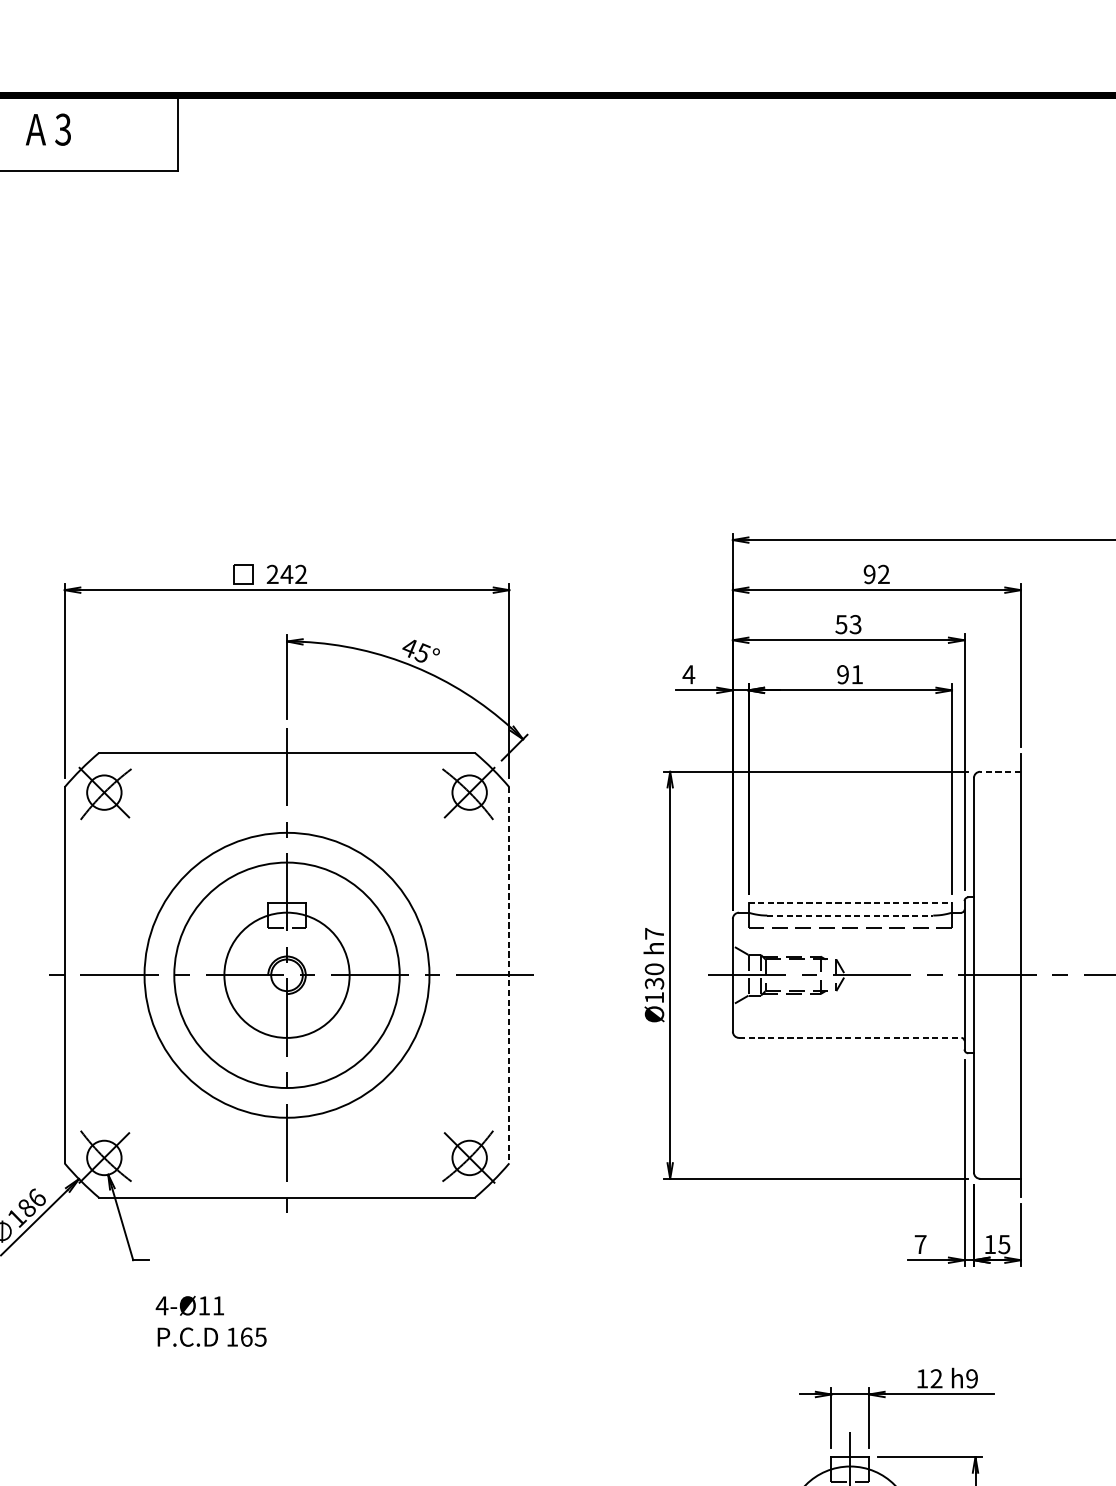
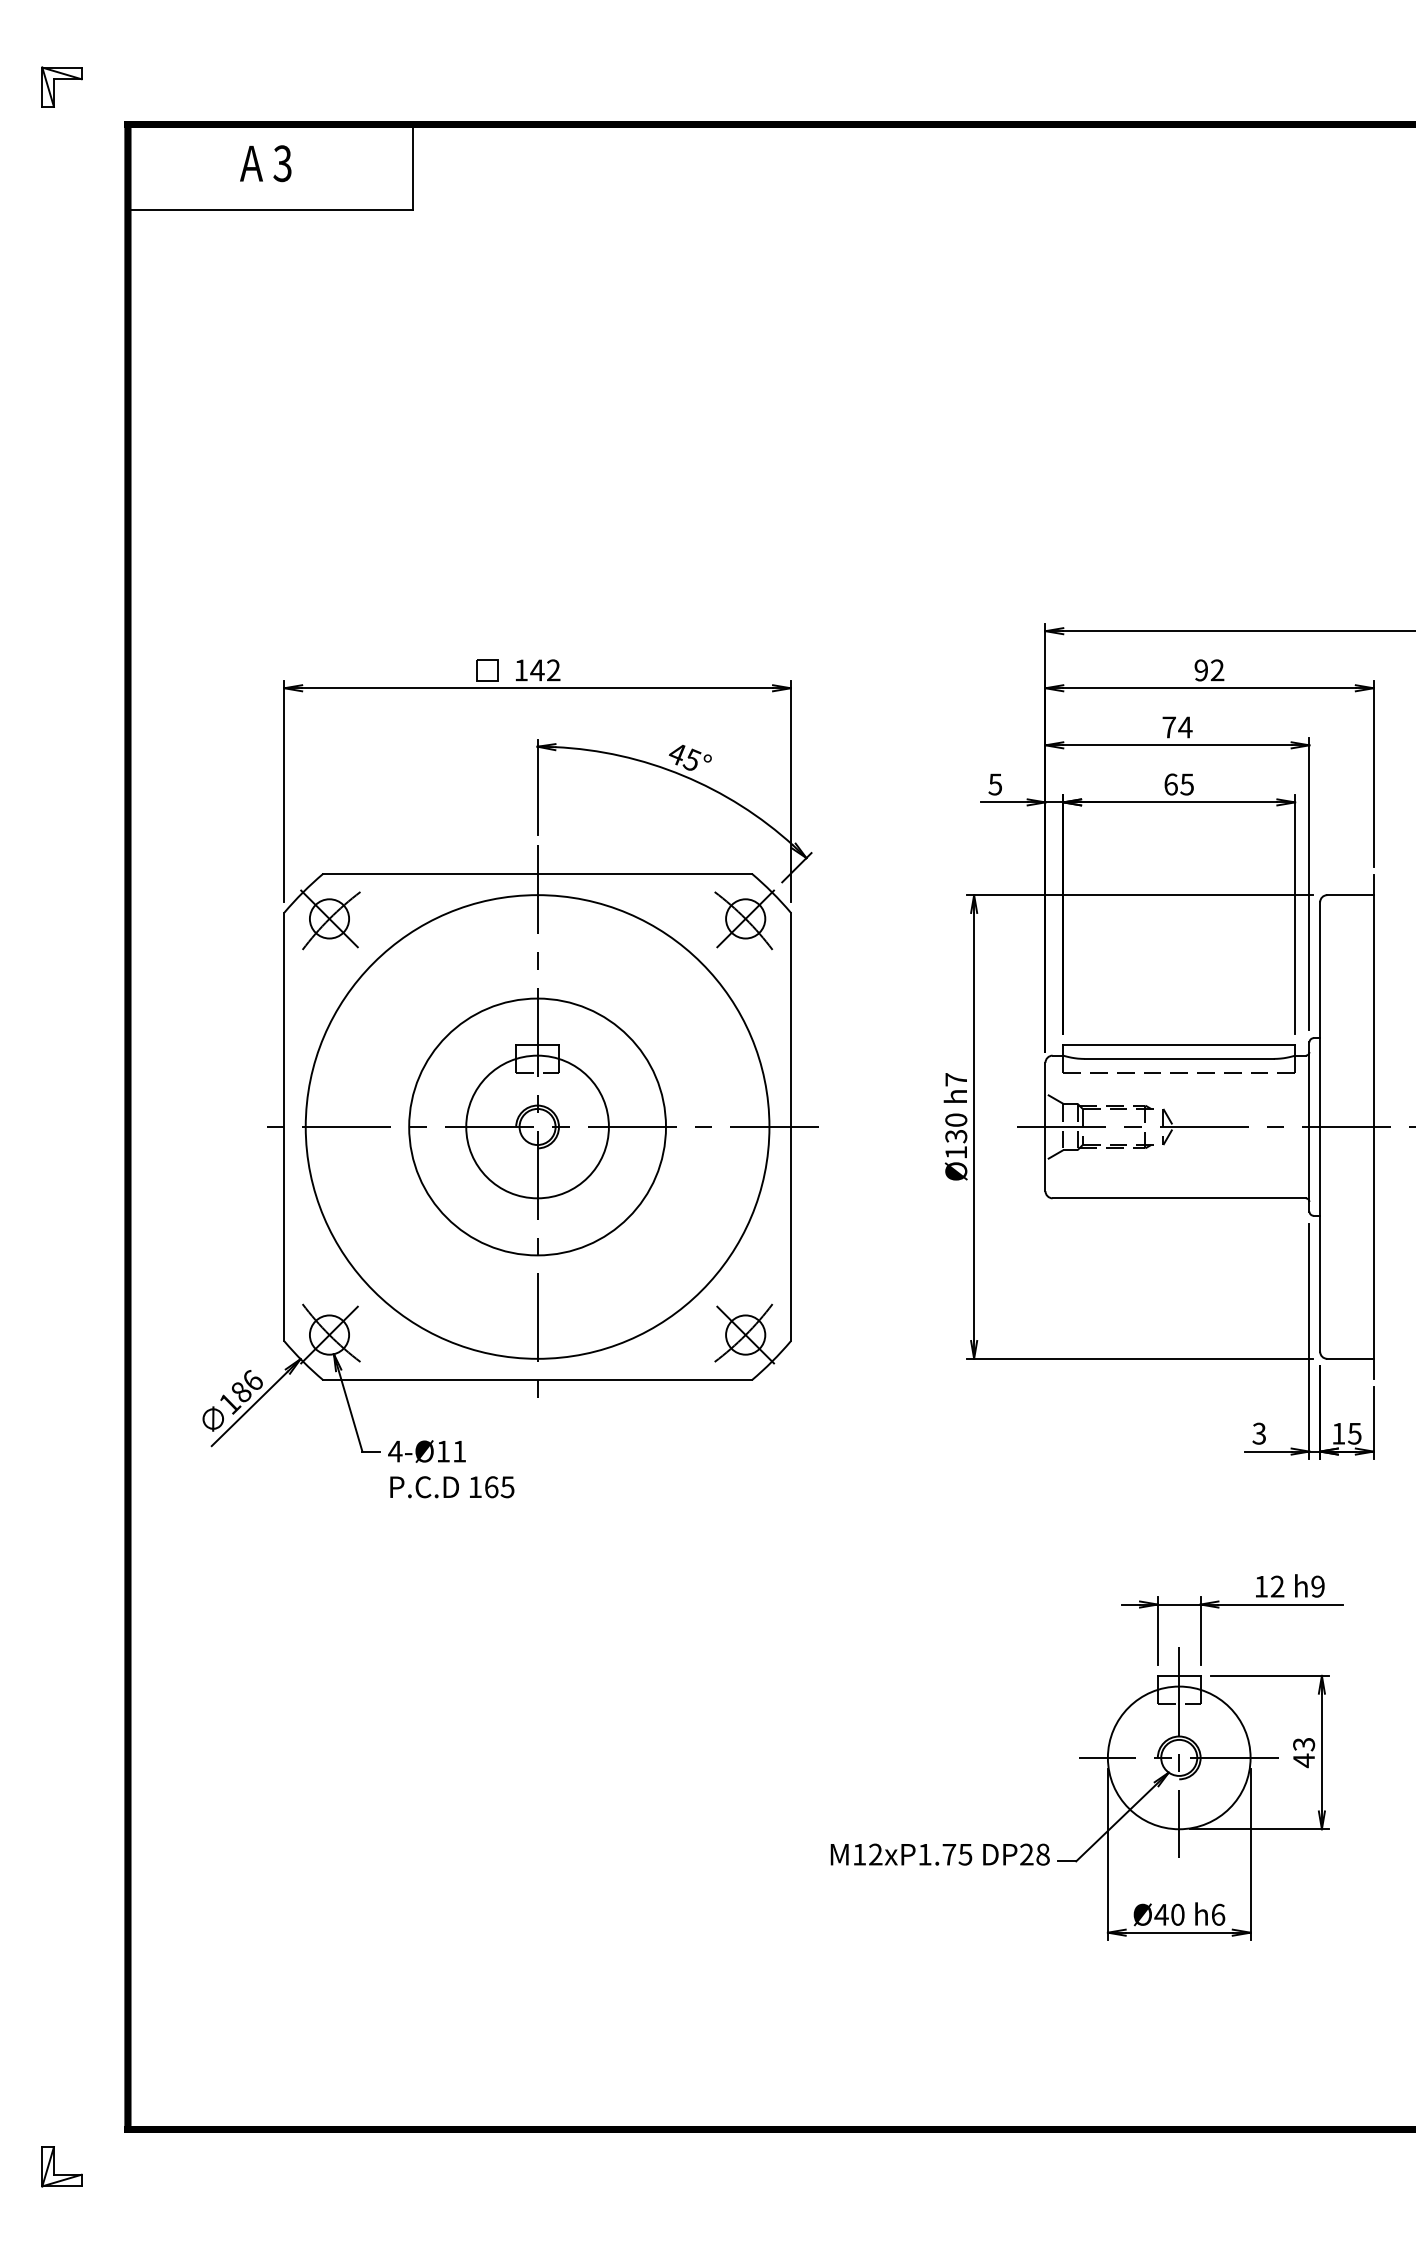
text: (272, 574) -> (520, 670), 242 -> 142
text: (848, 624) -> (1177, 727), 53 -> 74
text: (688, 674) -> (995, 784), 4 -> 5
text: (849, 674) -> (1178, 784), 91 -> 65
line: (999, 772) -> (1349, 895), dashed -> solid
line: (850, 902) -> (1179, 1044), dashed -> solid
line: (850, 915) -> (1179, 1058), dashed -> solid
circle: (286, 974) -> (537, 1126), size x1.43
line: (509, 975) -> (790, 1127), dashed -> solid
line: (850, 1038) -> (1179, 1198), dashed -> solid
text: (920, 1244) -> (1259, 1433), 7 -> 3
text: (211, 1321) -> (451, 1469), moved

